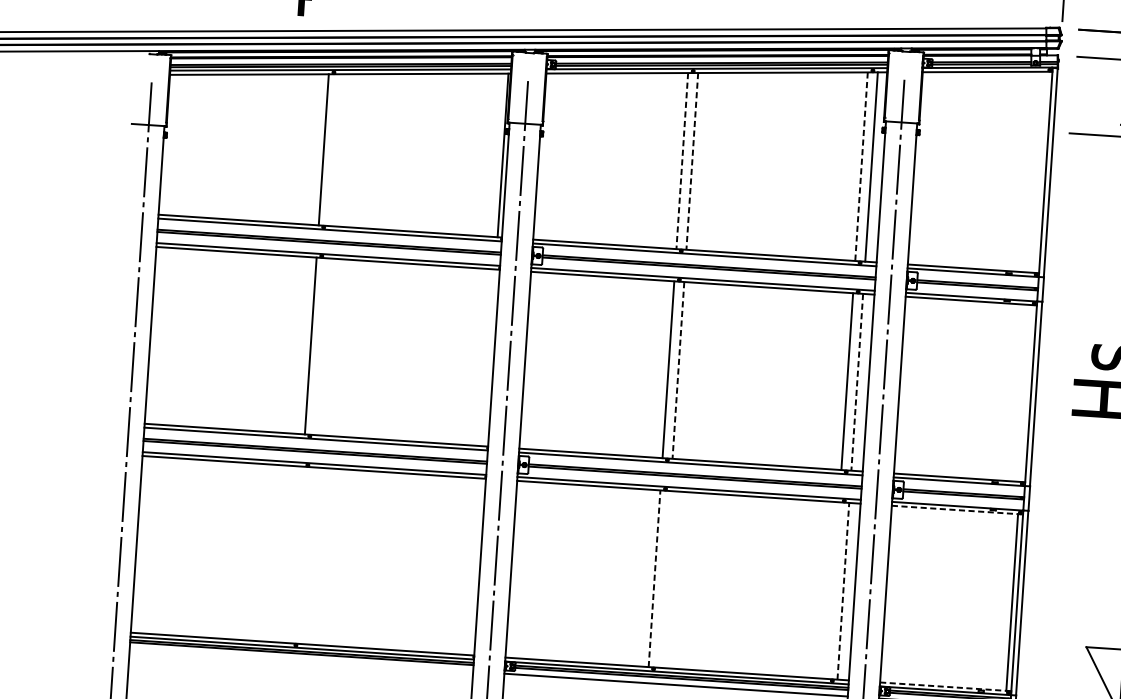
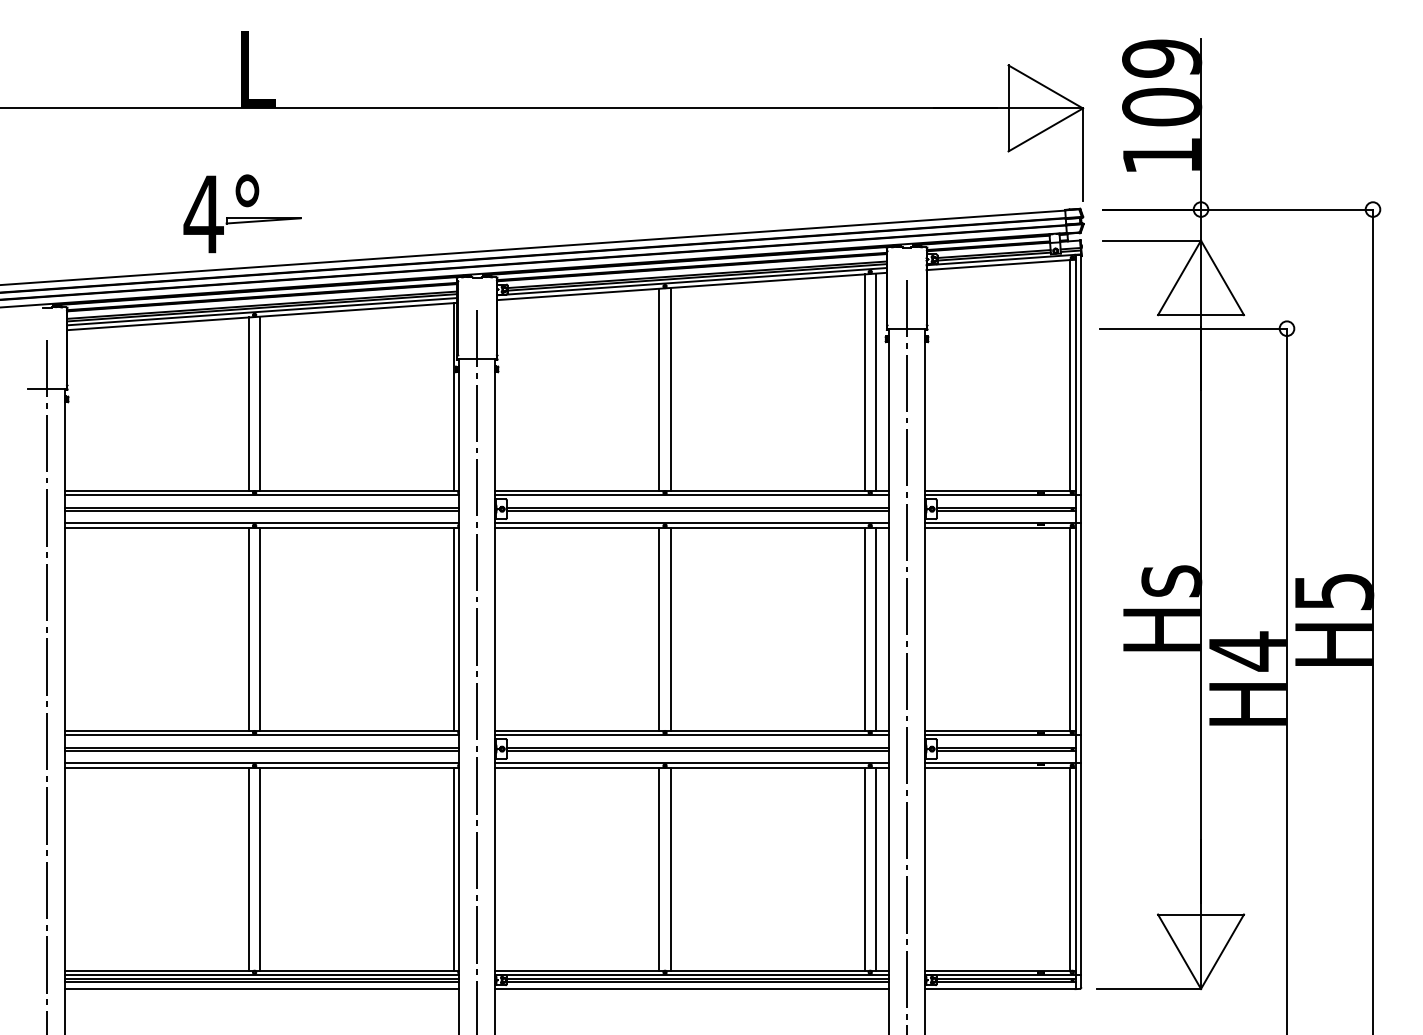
line: (333, 149) -> (260, 403), added
line: (682, 161) -> (659, 390), dashed -> solid
line: (692, 161) -> (670, 389), dashed -> solid
line: (861, 167) -> (864, 383), dashed -> solid
line: (1040, 172) -> (1069, 375), added
line: (320, 345) -> (260, 628), added
line: (489, 357) -> (454, 628), added
line: (678, 370) -> (670, 629), dashed -> solid
line: (857, 382) -> (876, 629), dashed -> solid
line: (1025, 392) -> (1069, 628), added
line: (957, 509) -> (1000, 767), dashed -> solid
line: (296, 554) -> (248, 868), added
line: (307, 555) -> (260, 868), added
line: (476, 566) -> (454, 868), added
line: (654, 578) -> (659, 868), dashed -> solid
line: (664, 578) -> (670, 868), added
line: (833, 590) -> (864, 868), added
line: (843, 590) -> (876, 868), dashed -> solid
line: (301, 660) -> (262, 989), added
line: (945, 686) -> (1000, 970), dashed -> solid

